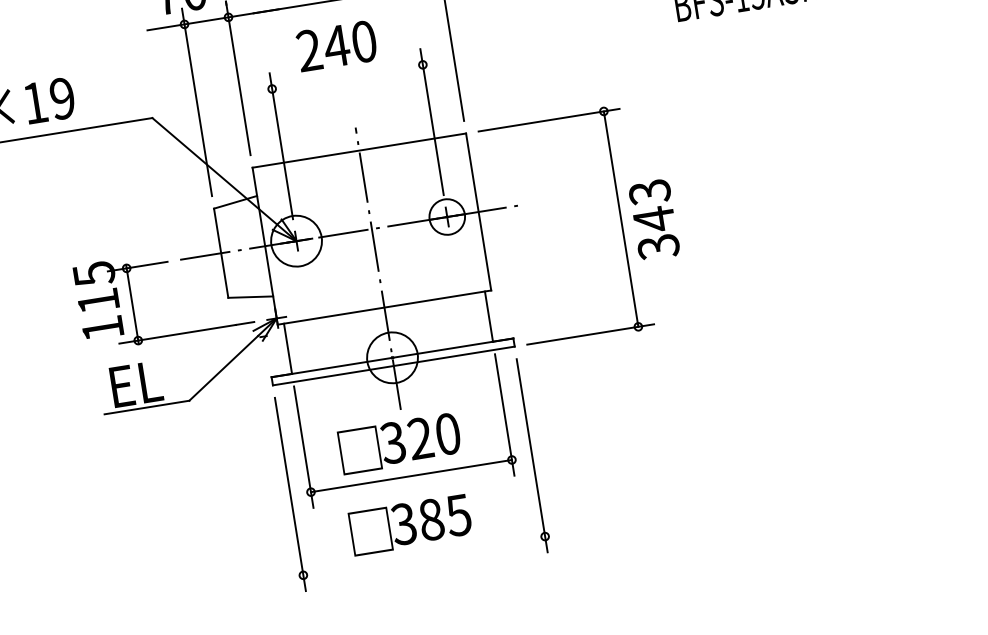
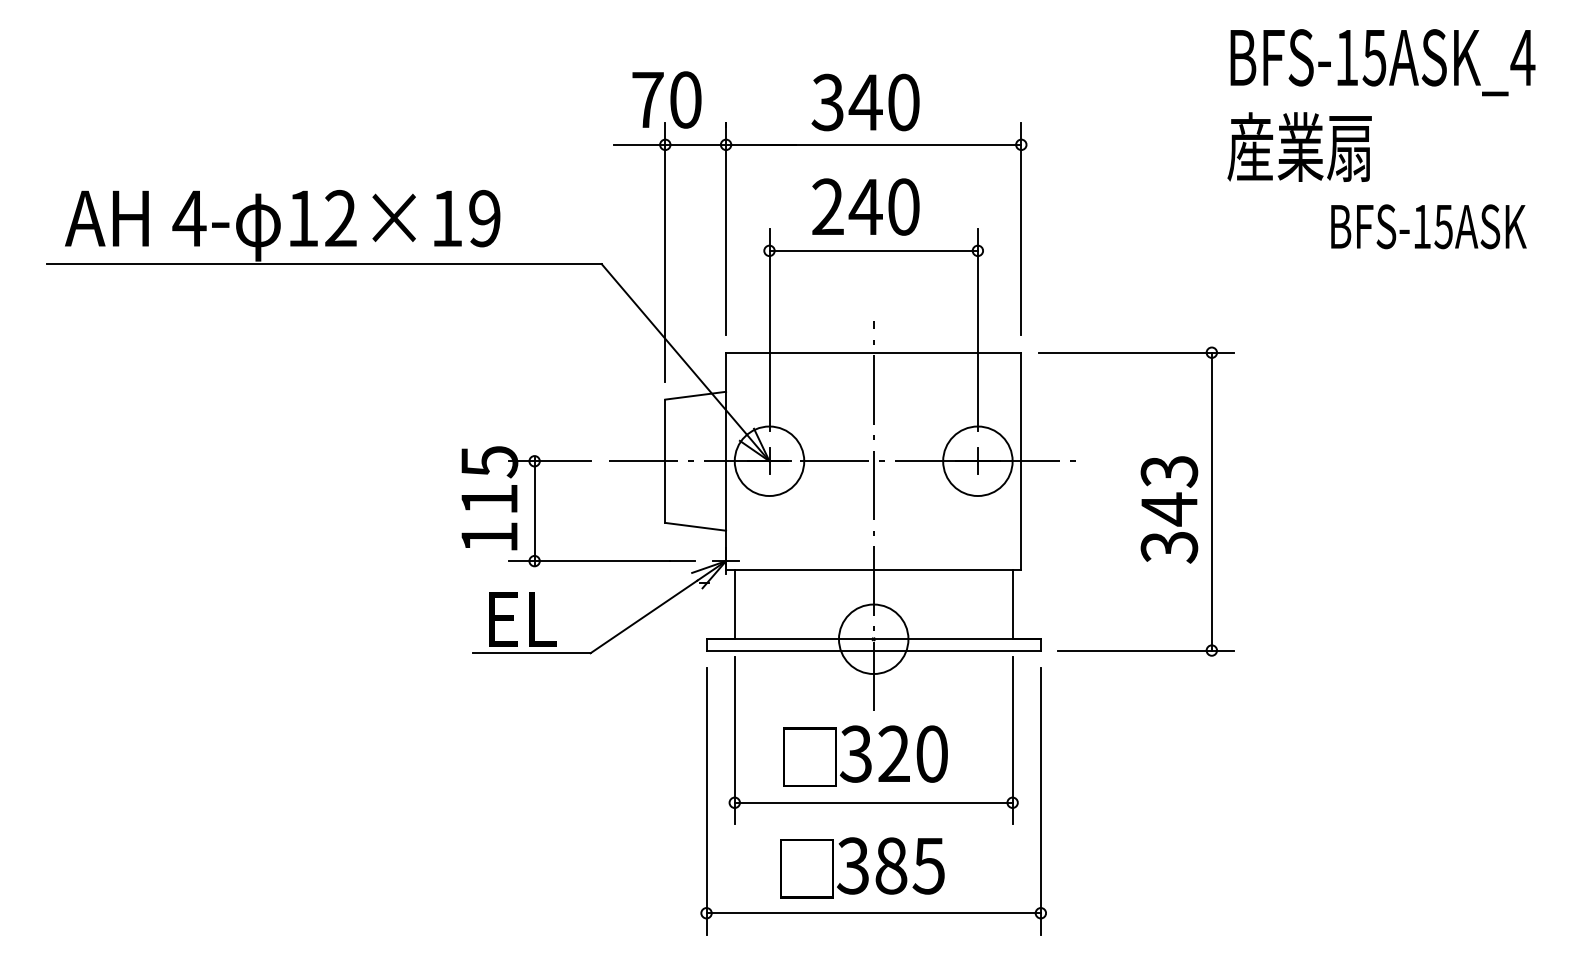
line: (347, 76) -> (873, 250), added
circle: (446, 217) -> (977, 461), size x1.43
text: (654, 219) -> (1169, 509), moved
line: (424, 556) -> (873, 913), added

